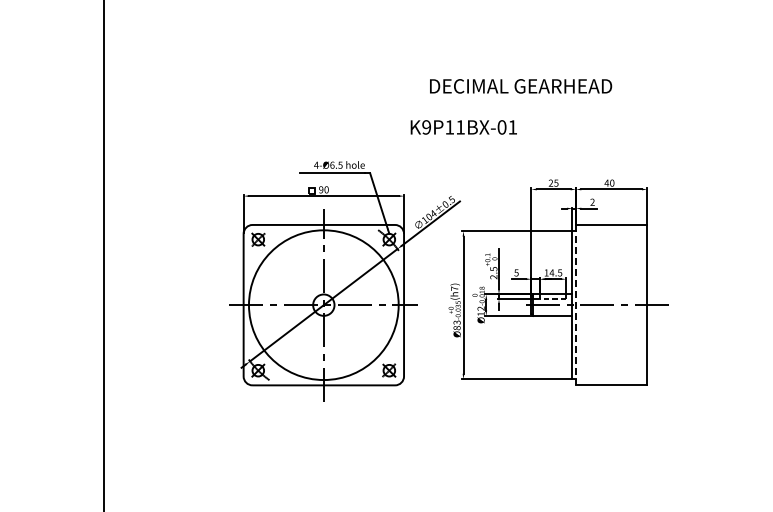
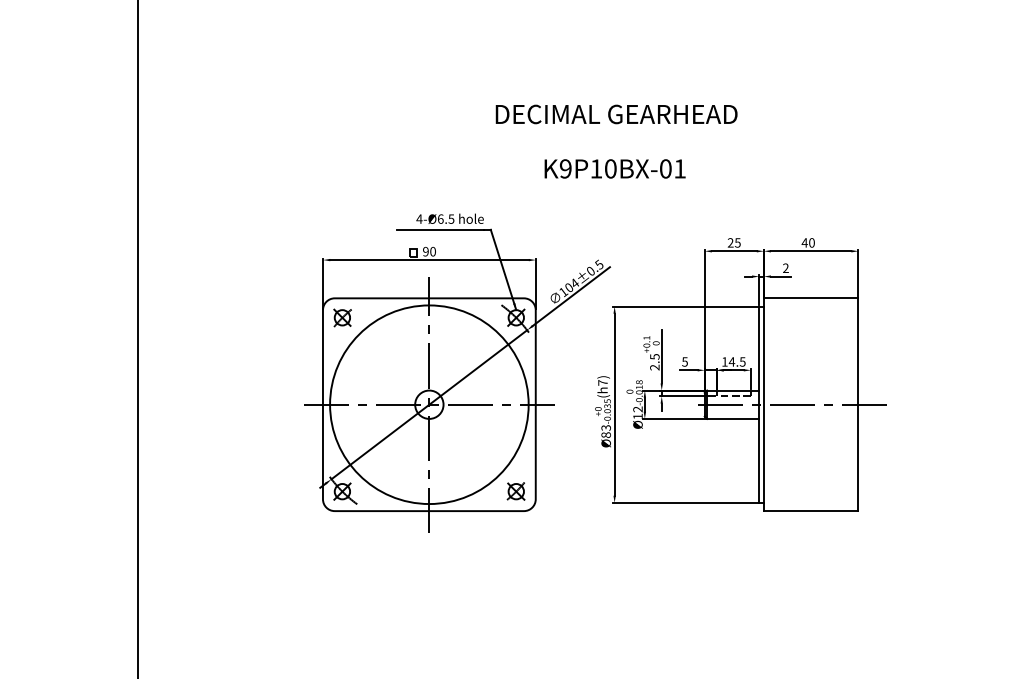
text: (521, 86) -> (617, 114), moved
text: (460, 127) -> (610, 169), K9P11BX-01 -> K9P10BX-01
line: (576, 305) -> (764, 405), dashed -> solid

